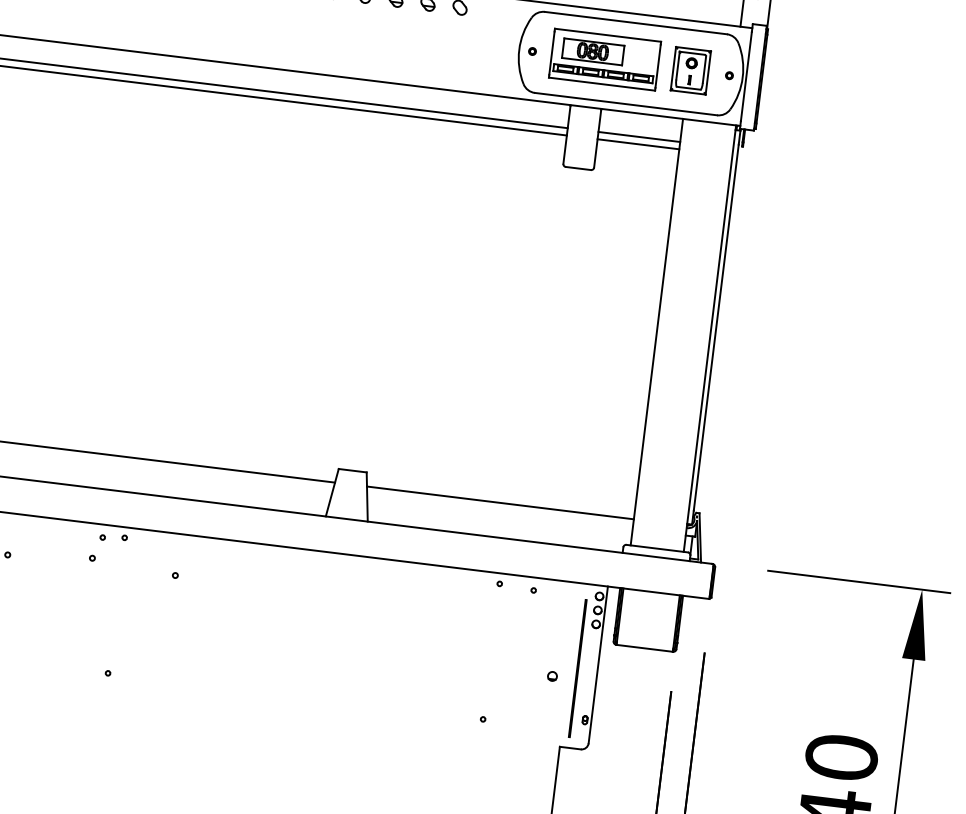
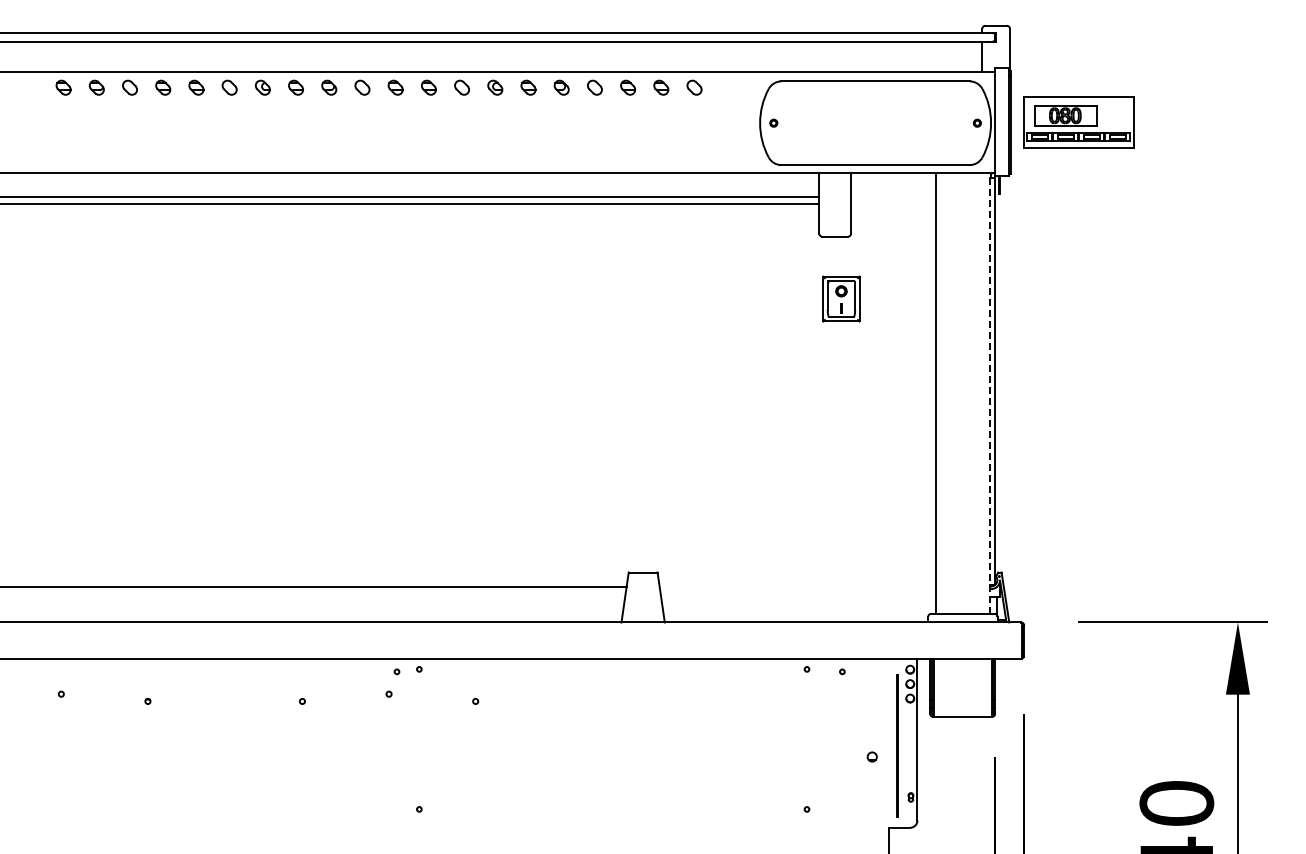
part: (604, 59) -> (1078, 122), moved
part: (690, 70) -> (841, 298), moved
line: (639, 136) -> (893, 196), removed
line: (638, 144) -> (893, 204), removed
line: (710, 337) -> (990, 392), solid -> dashed
line: (500, 502) -> (797, 586), removed

